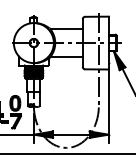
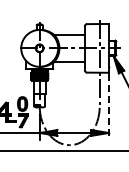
line: (108, 107) -> (108, 107), solid -> dashed

